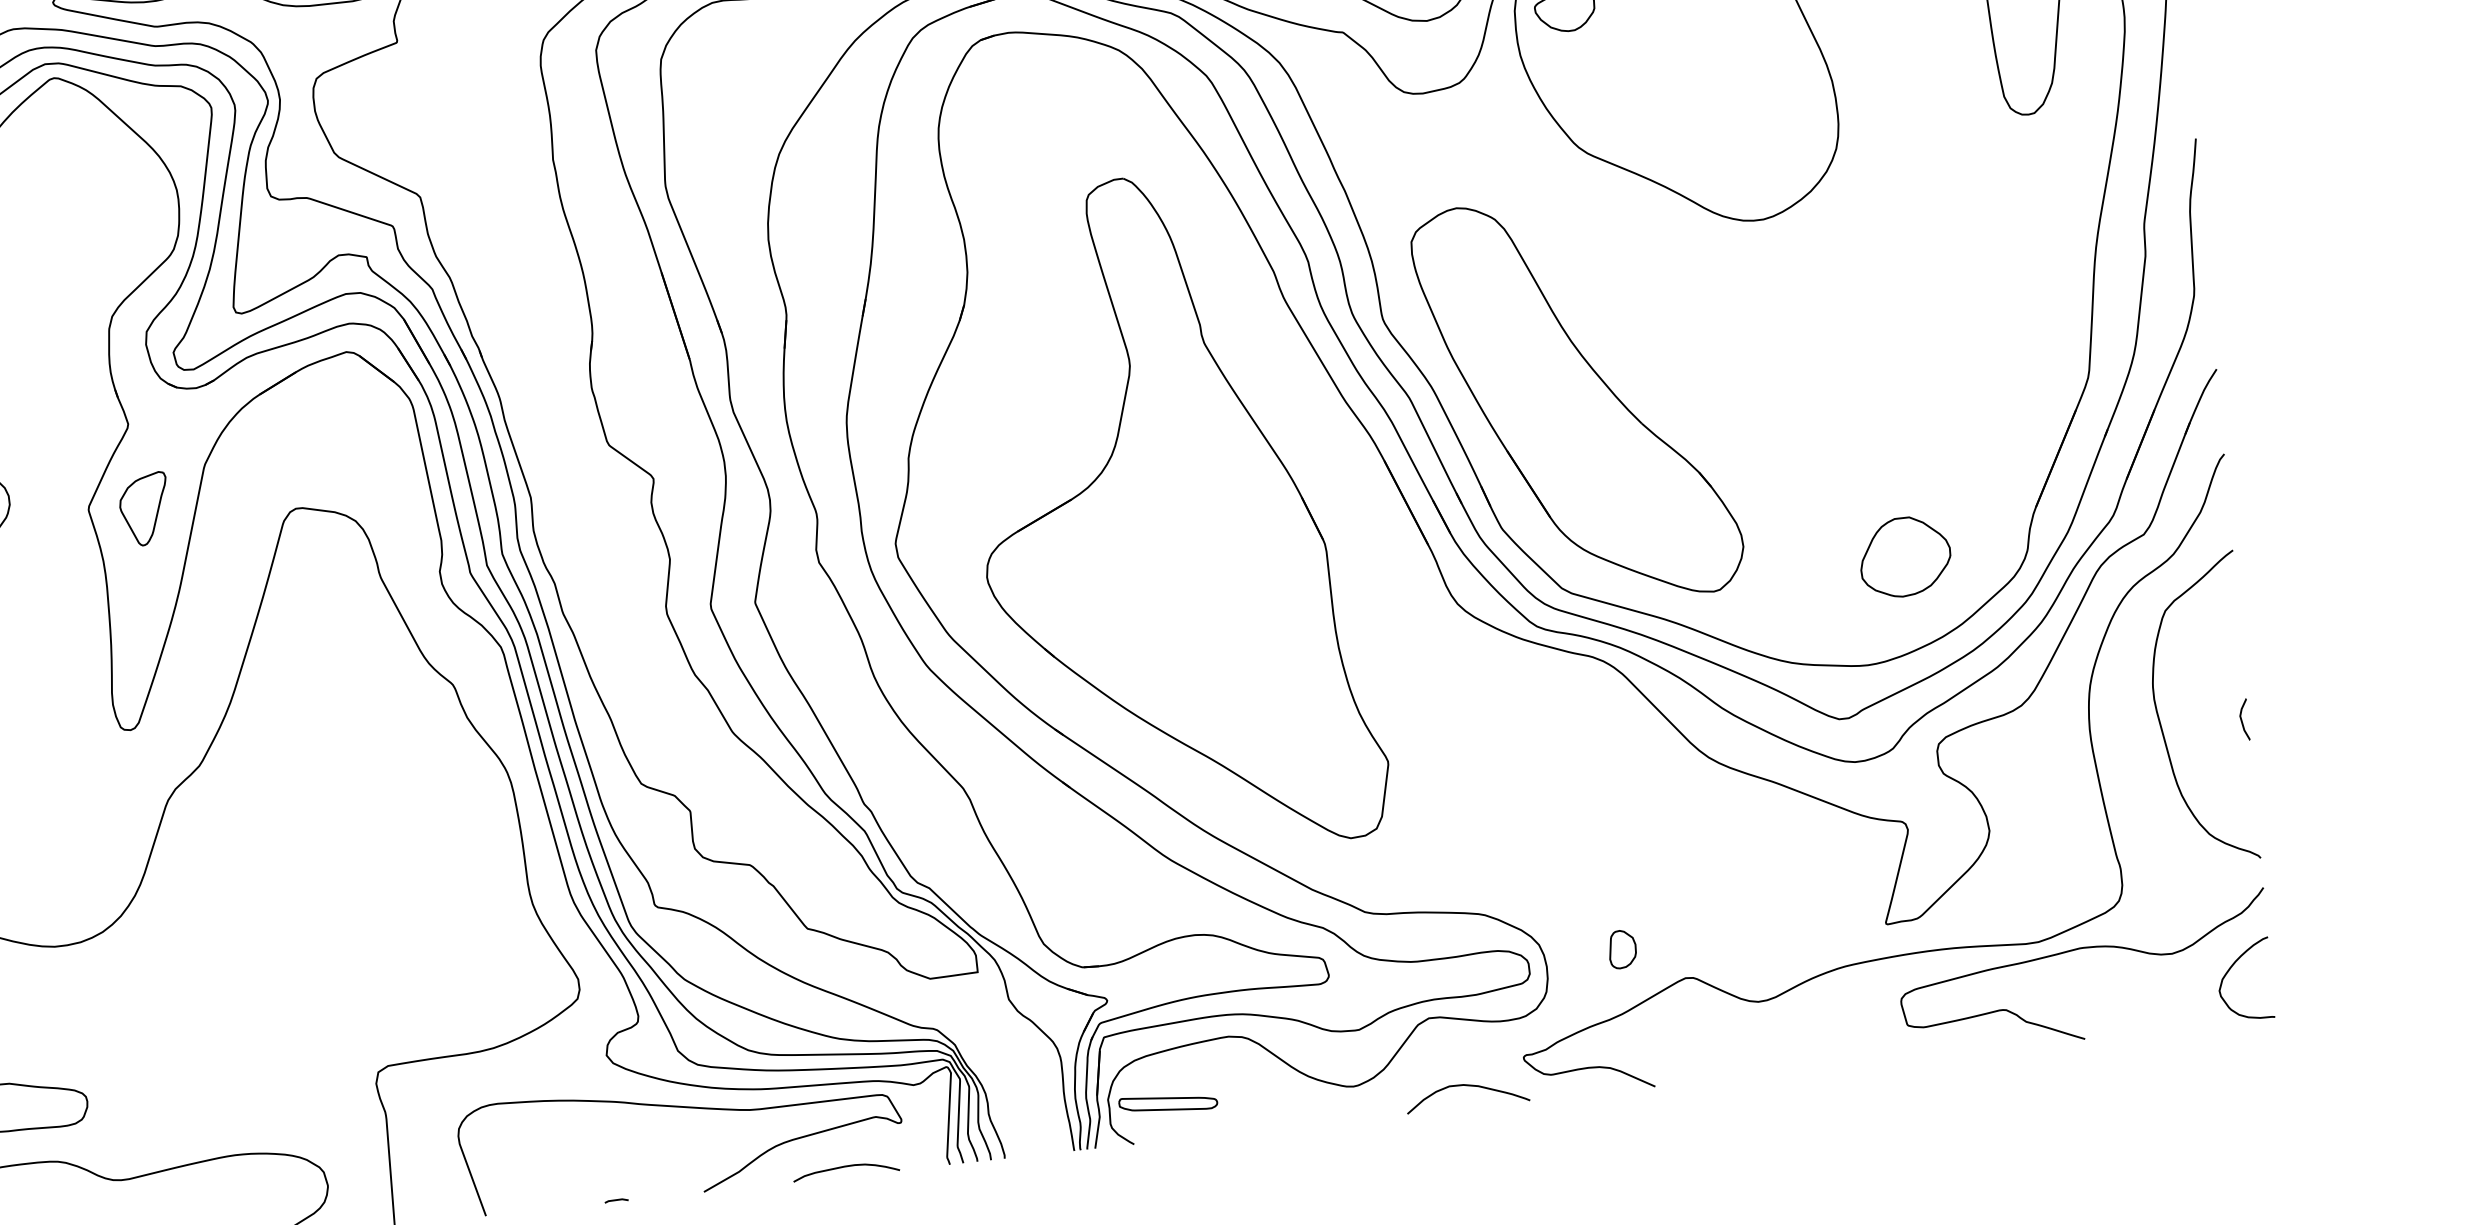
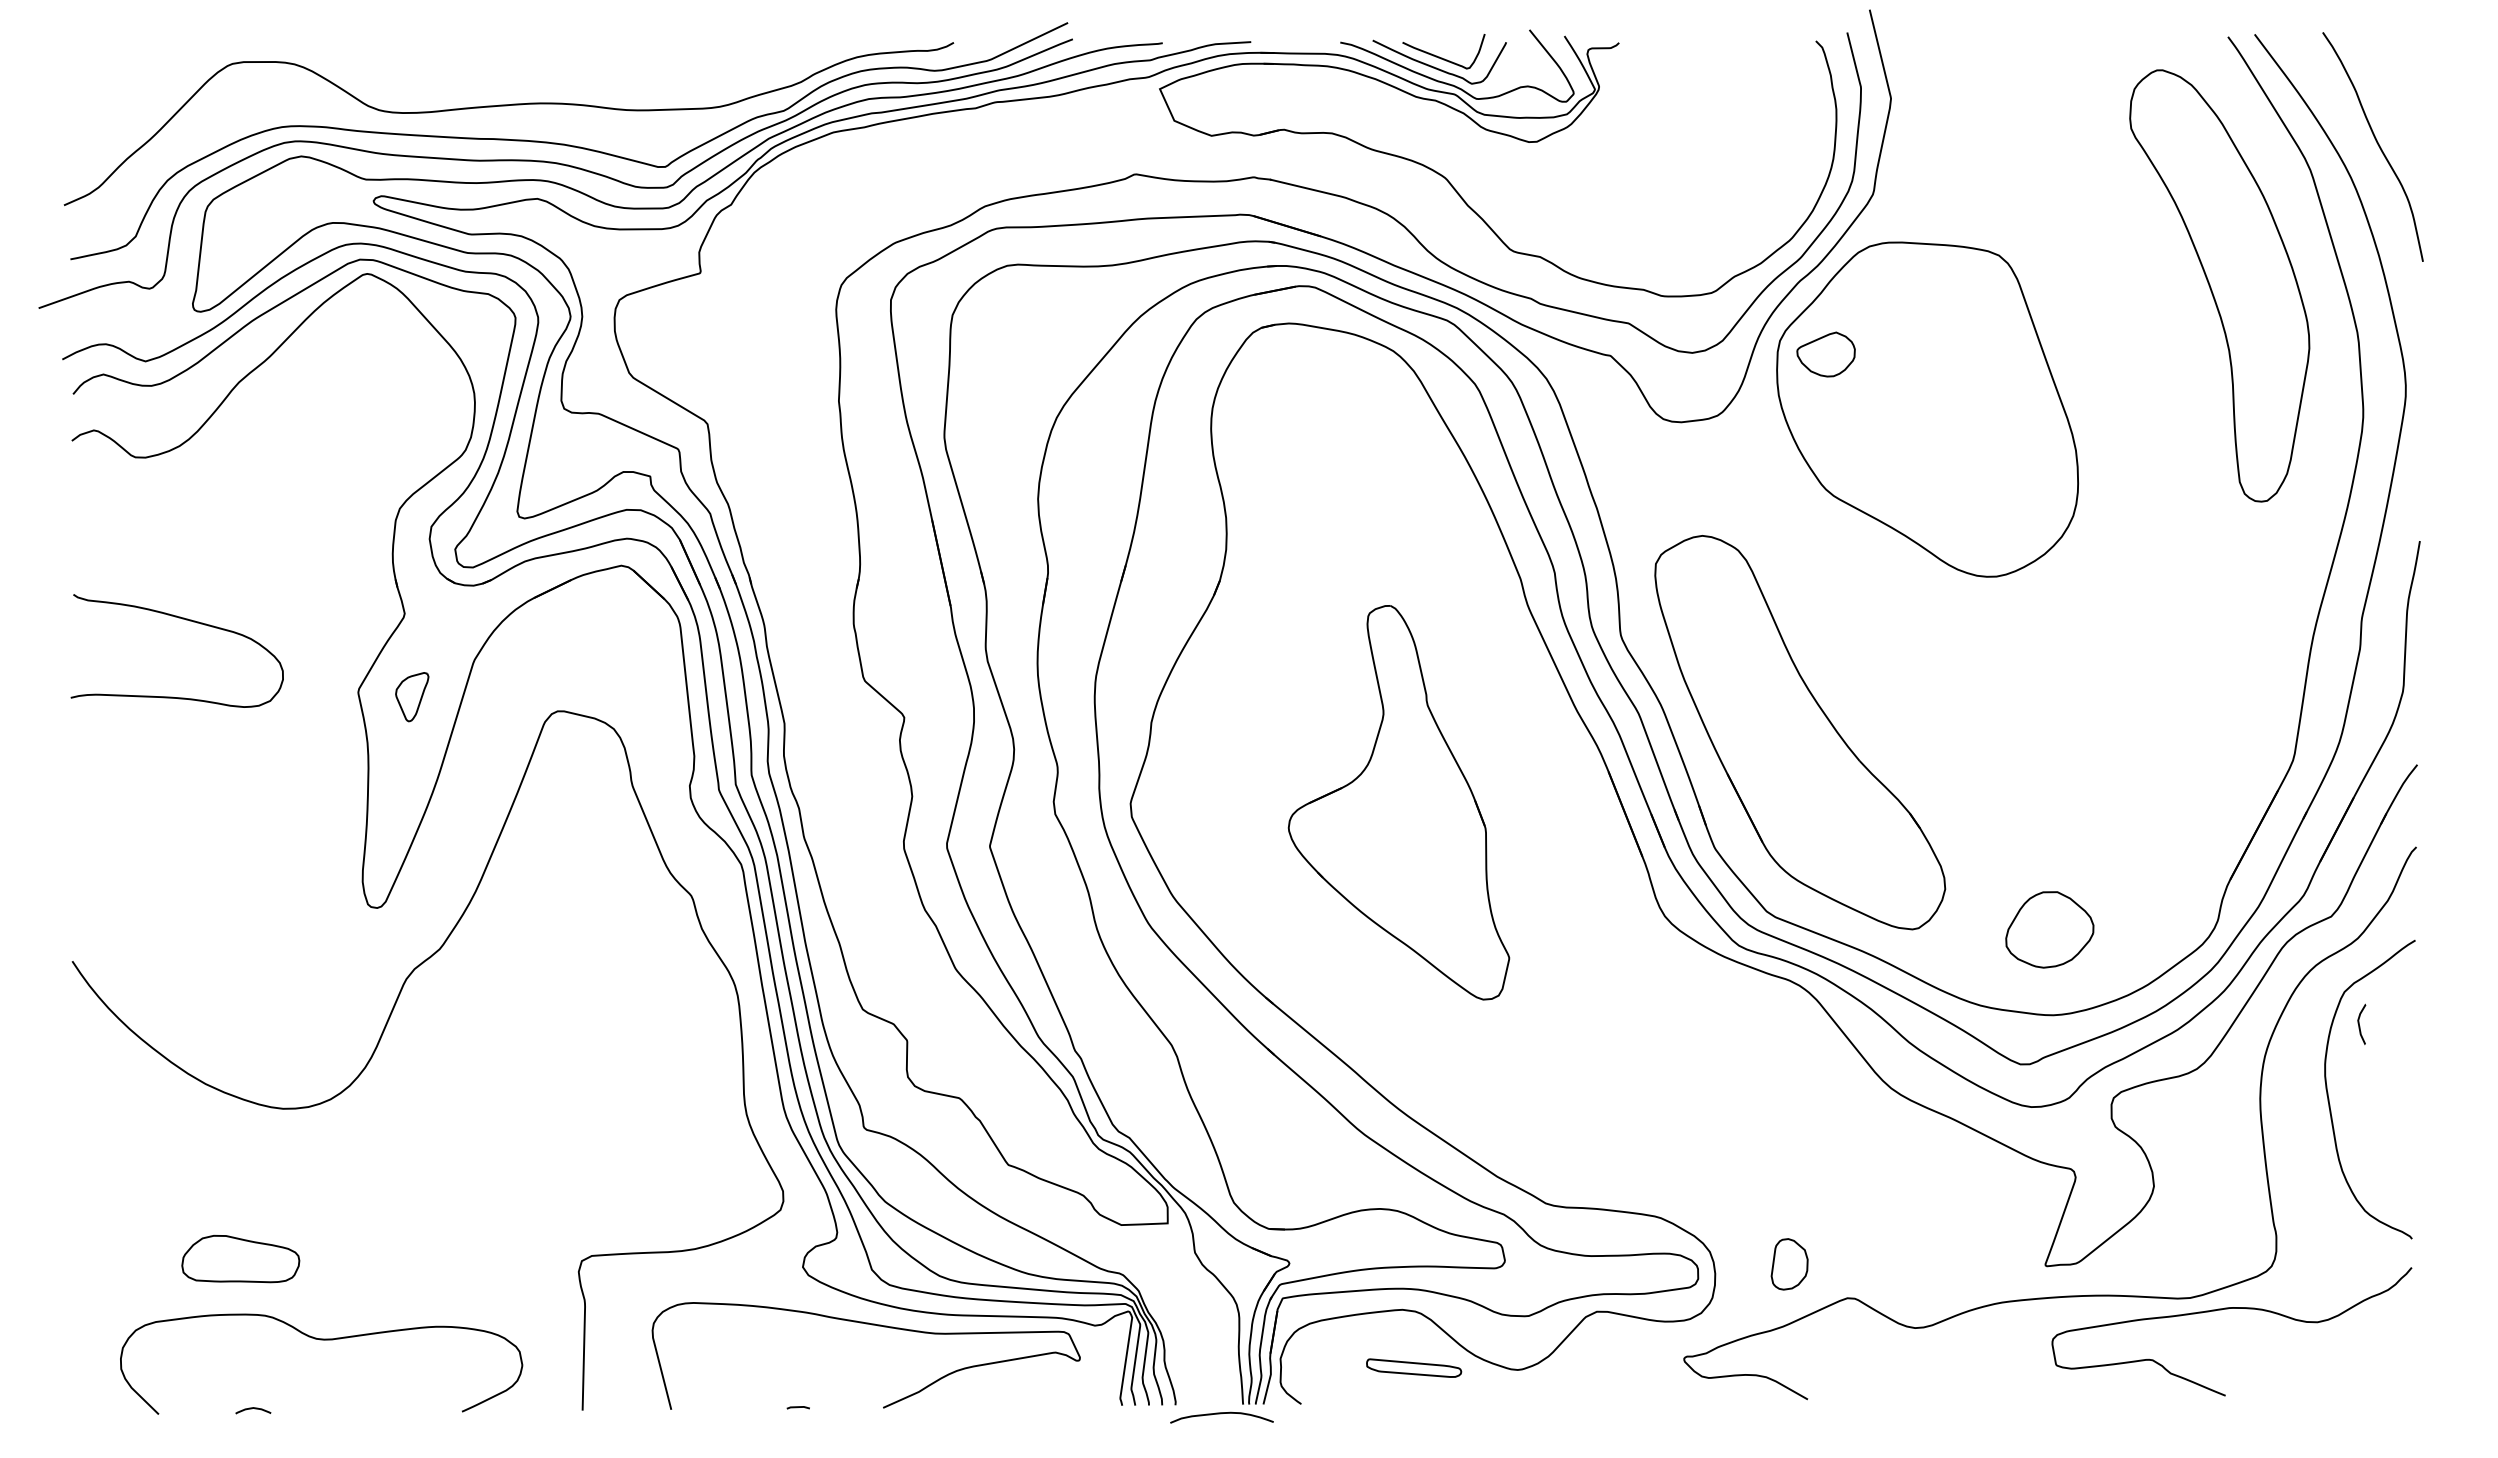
part: (144, 508) -> (412, 696), size x0.7
part: (1171, 514) -> (1398, 802), size x0.6
part: (1904, 556) -> (2049, 929), moved
curve: (2241, 719) -> (2359, 1023), moved
part: (1622, 949) -> (1789, 1264), size x1.4
curve: (2231, 967) -> (2373, 1341), removed
curve: (1469, 1086) -> (1629, 1381), removed
part: (1168, 1102) -> (1414, 1367), moved
curve: (845, 1167) -> (1221, 1414), moved

